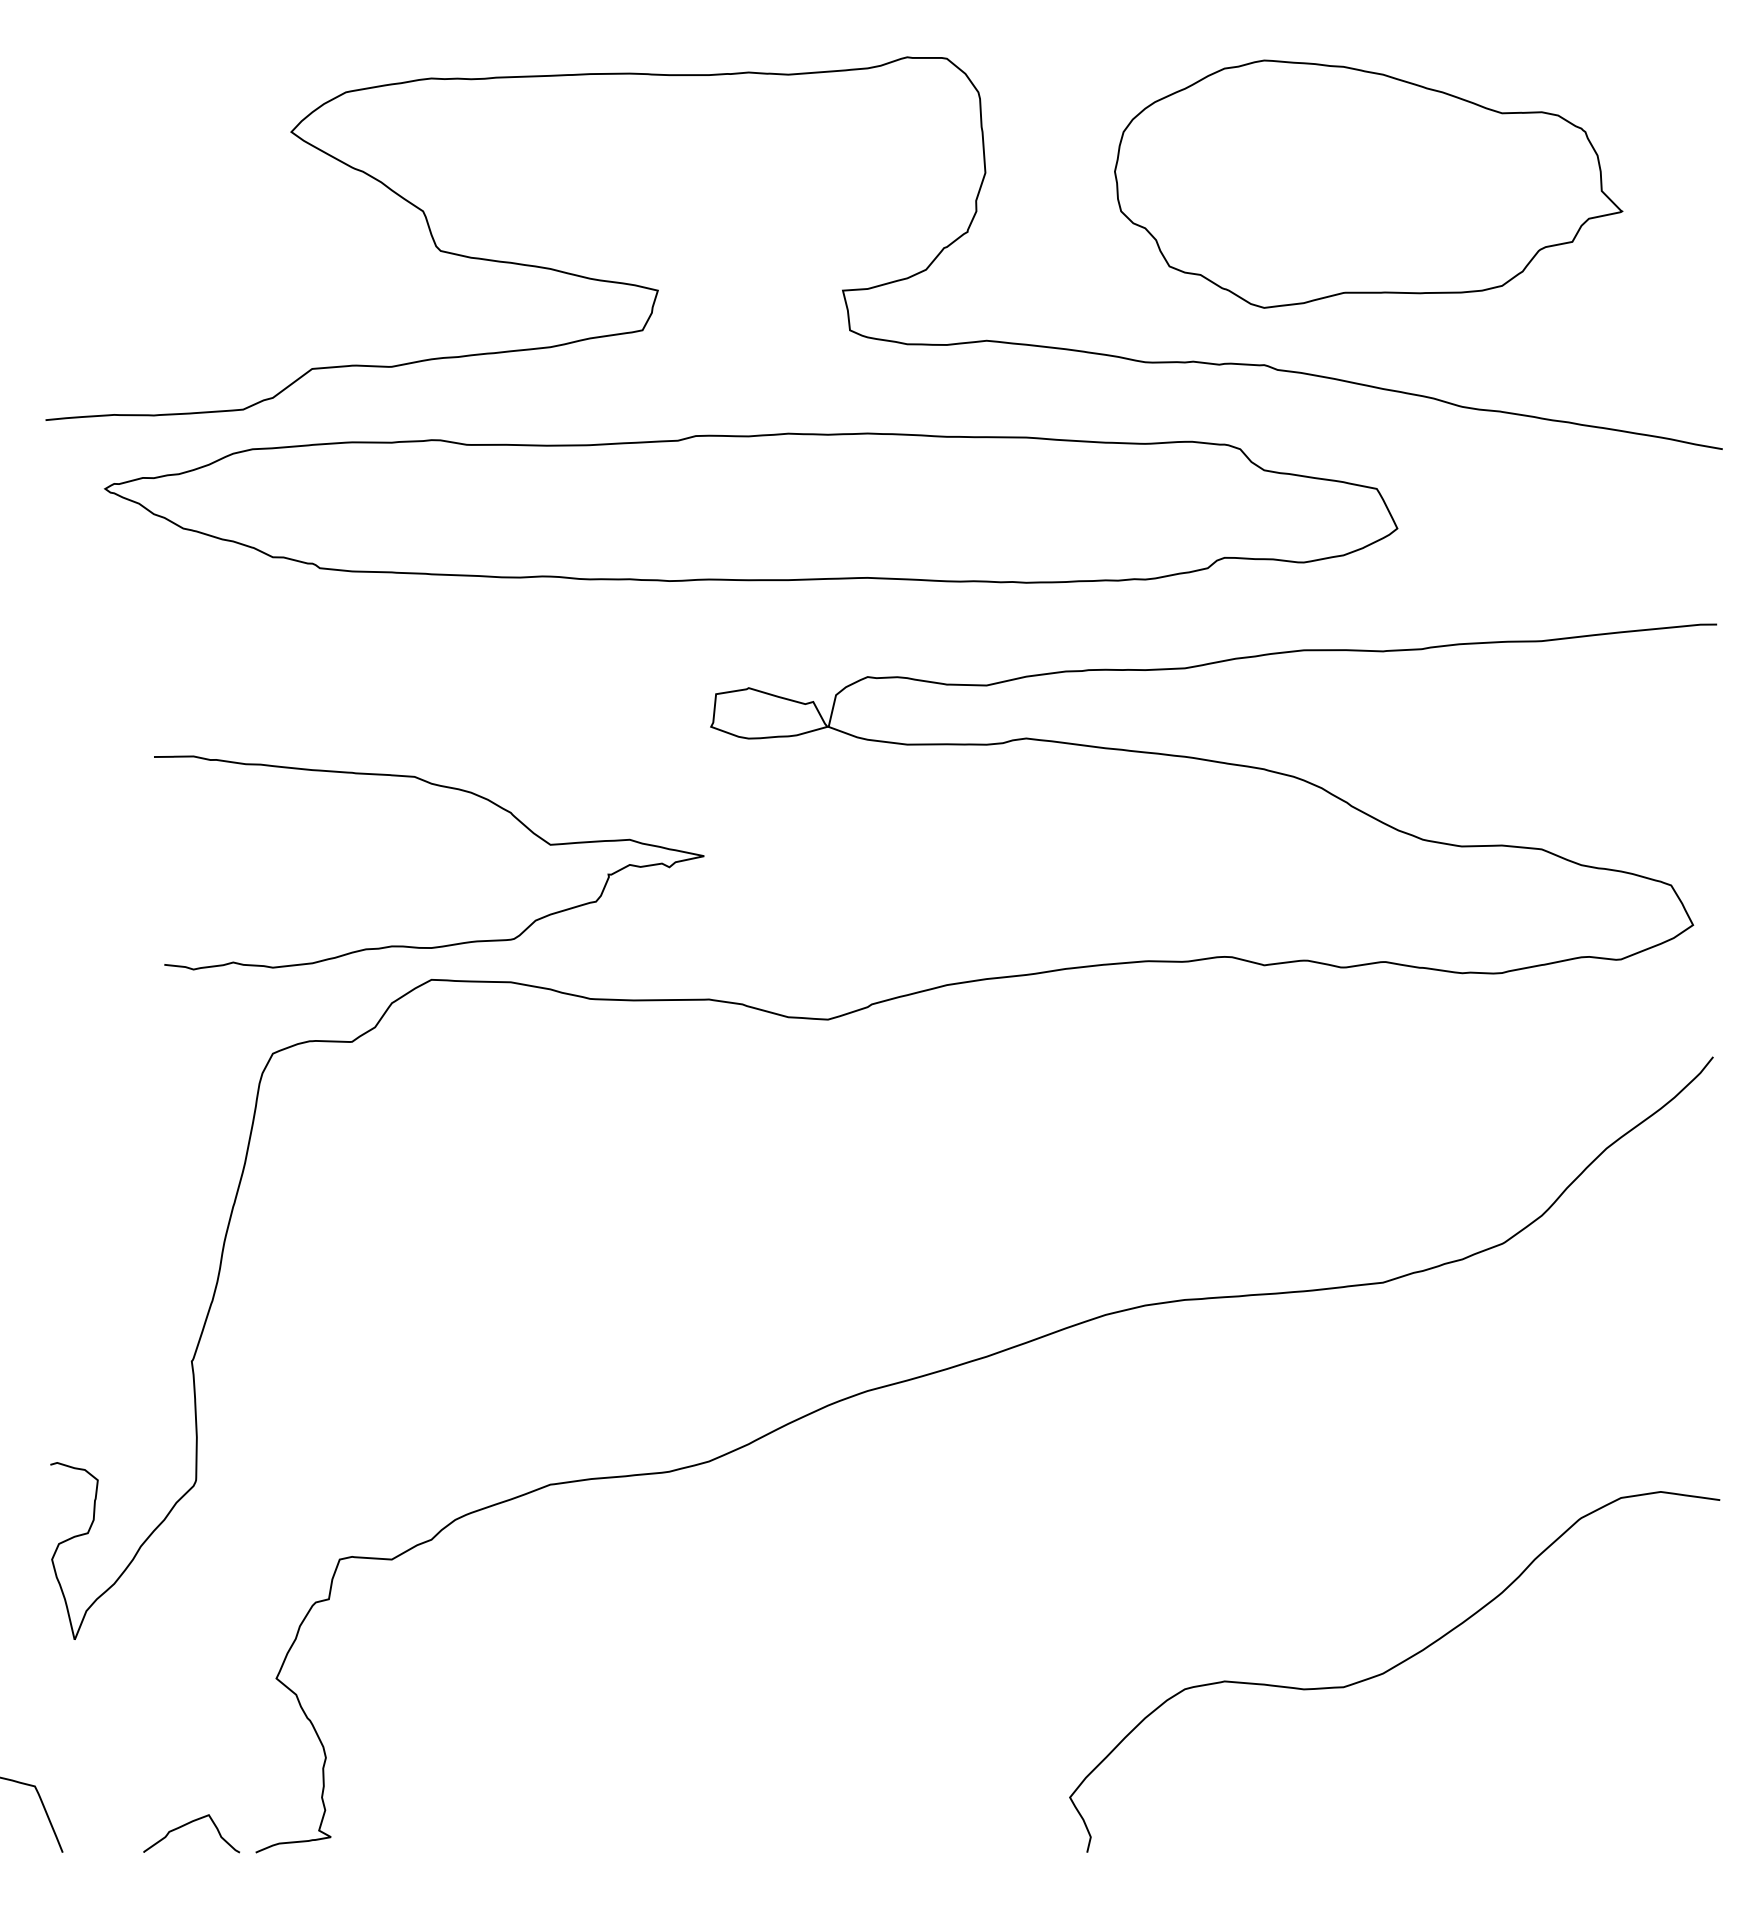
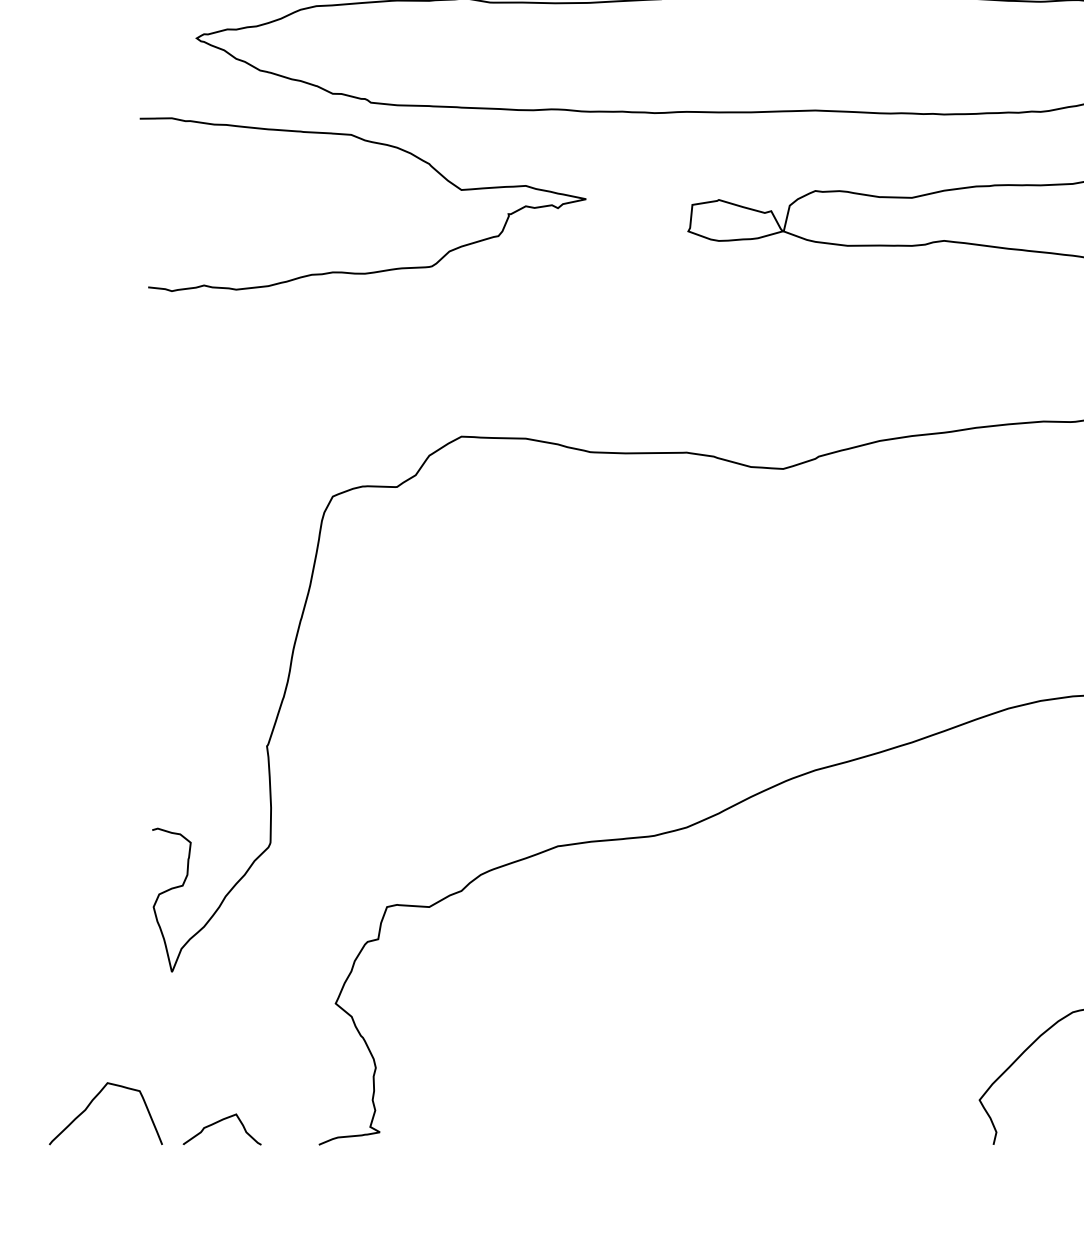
curve: (442, 787) -> (373, 143), moved
curve: (186, 1825) -> (218, 1122), moved

